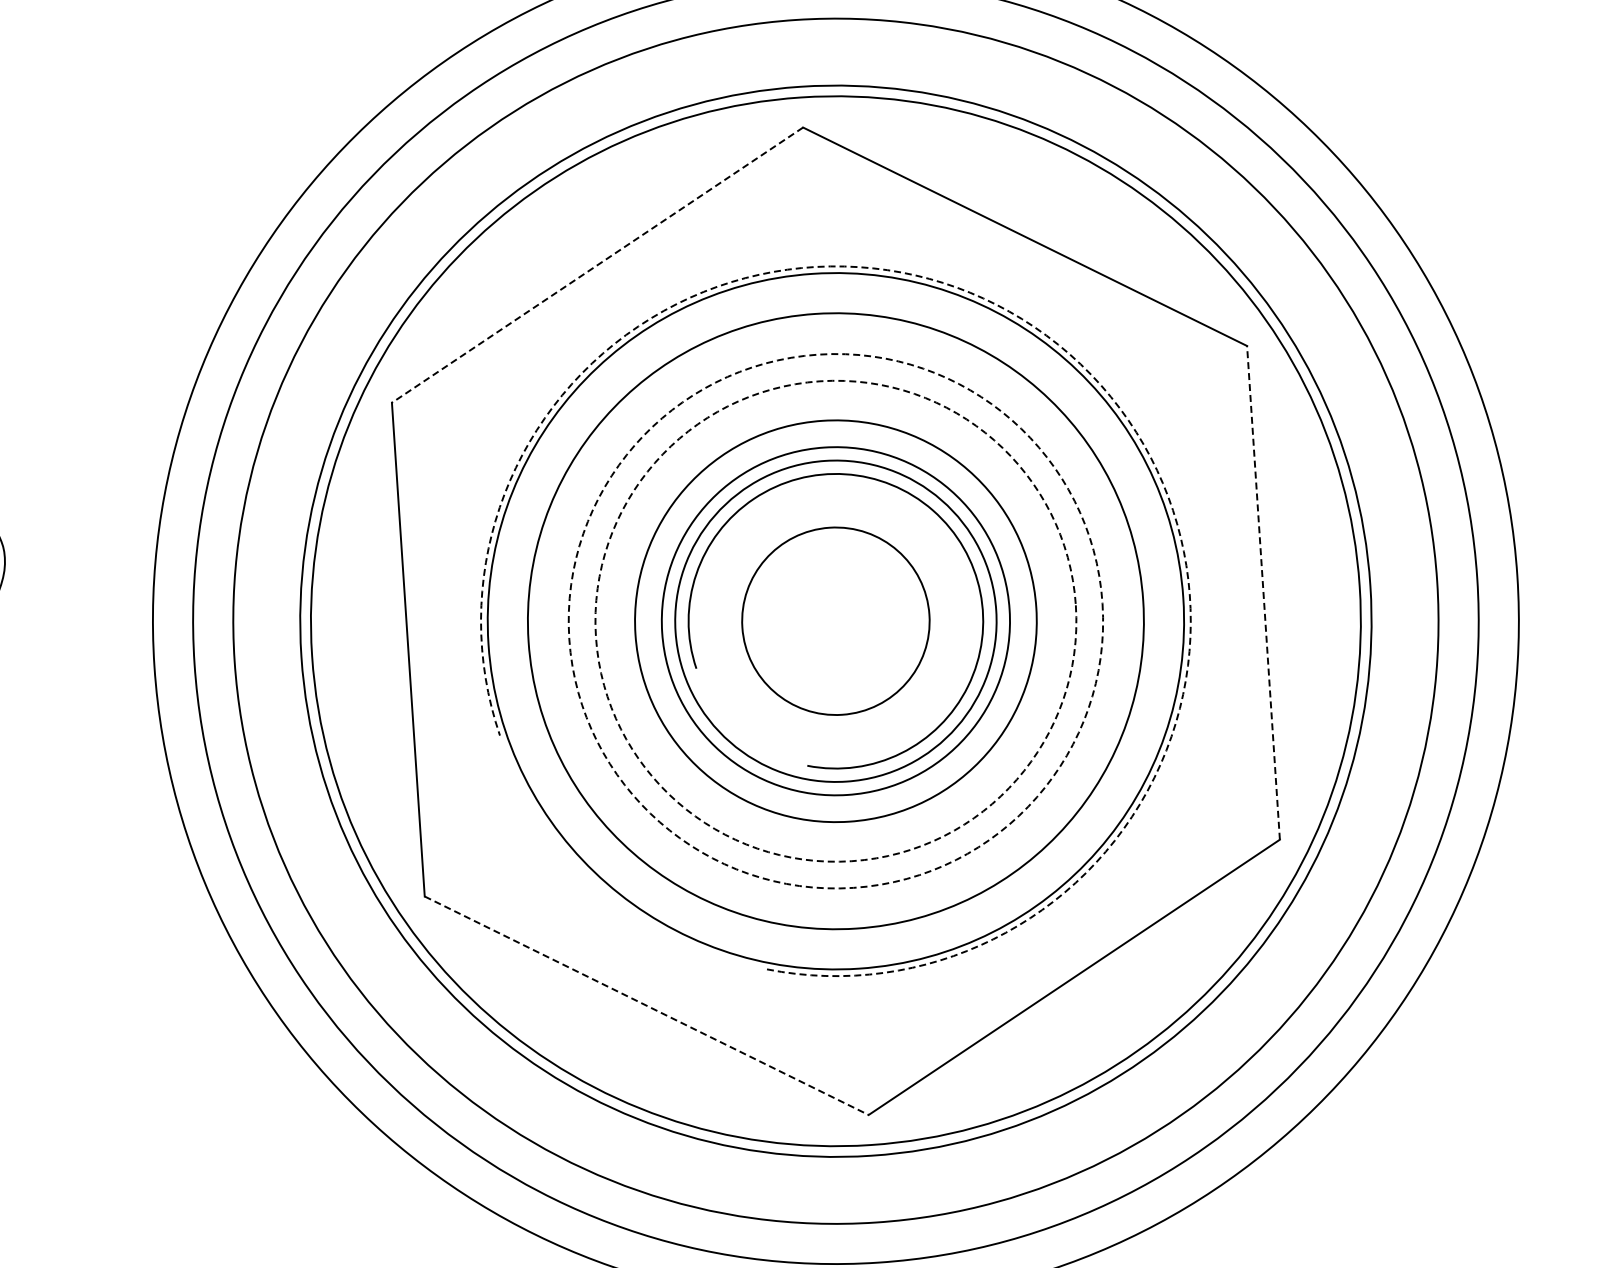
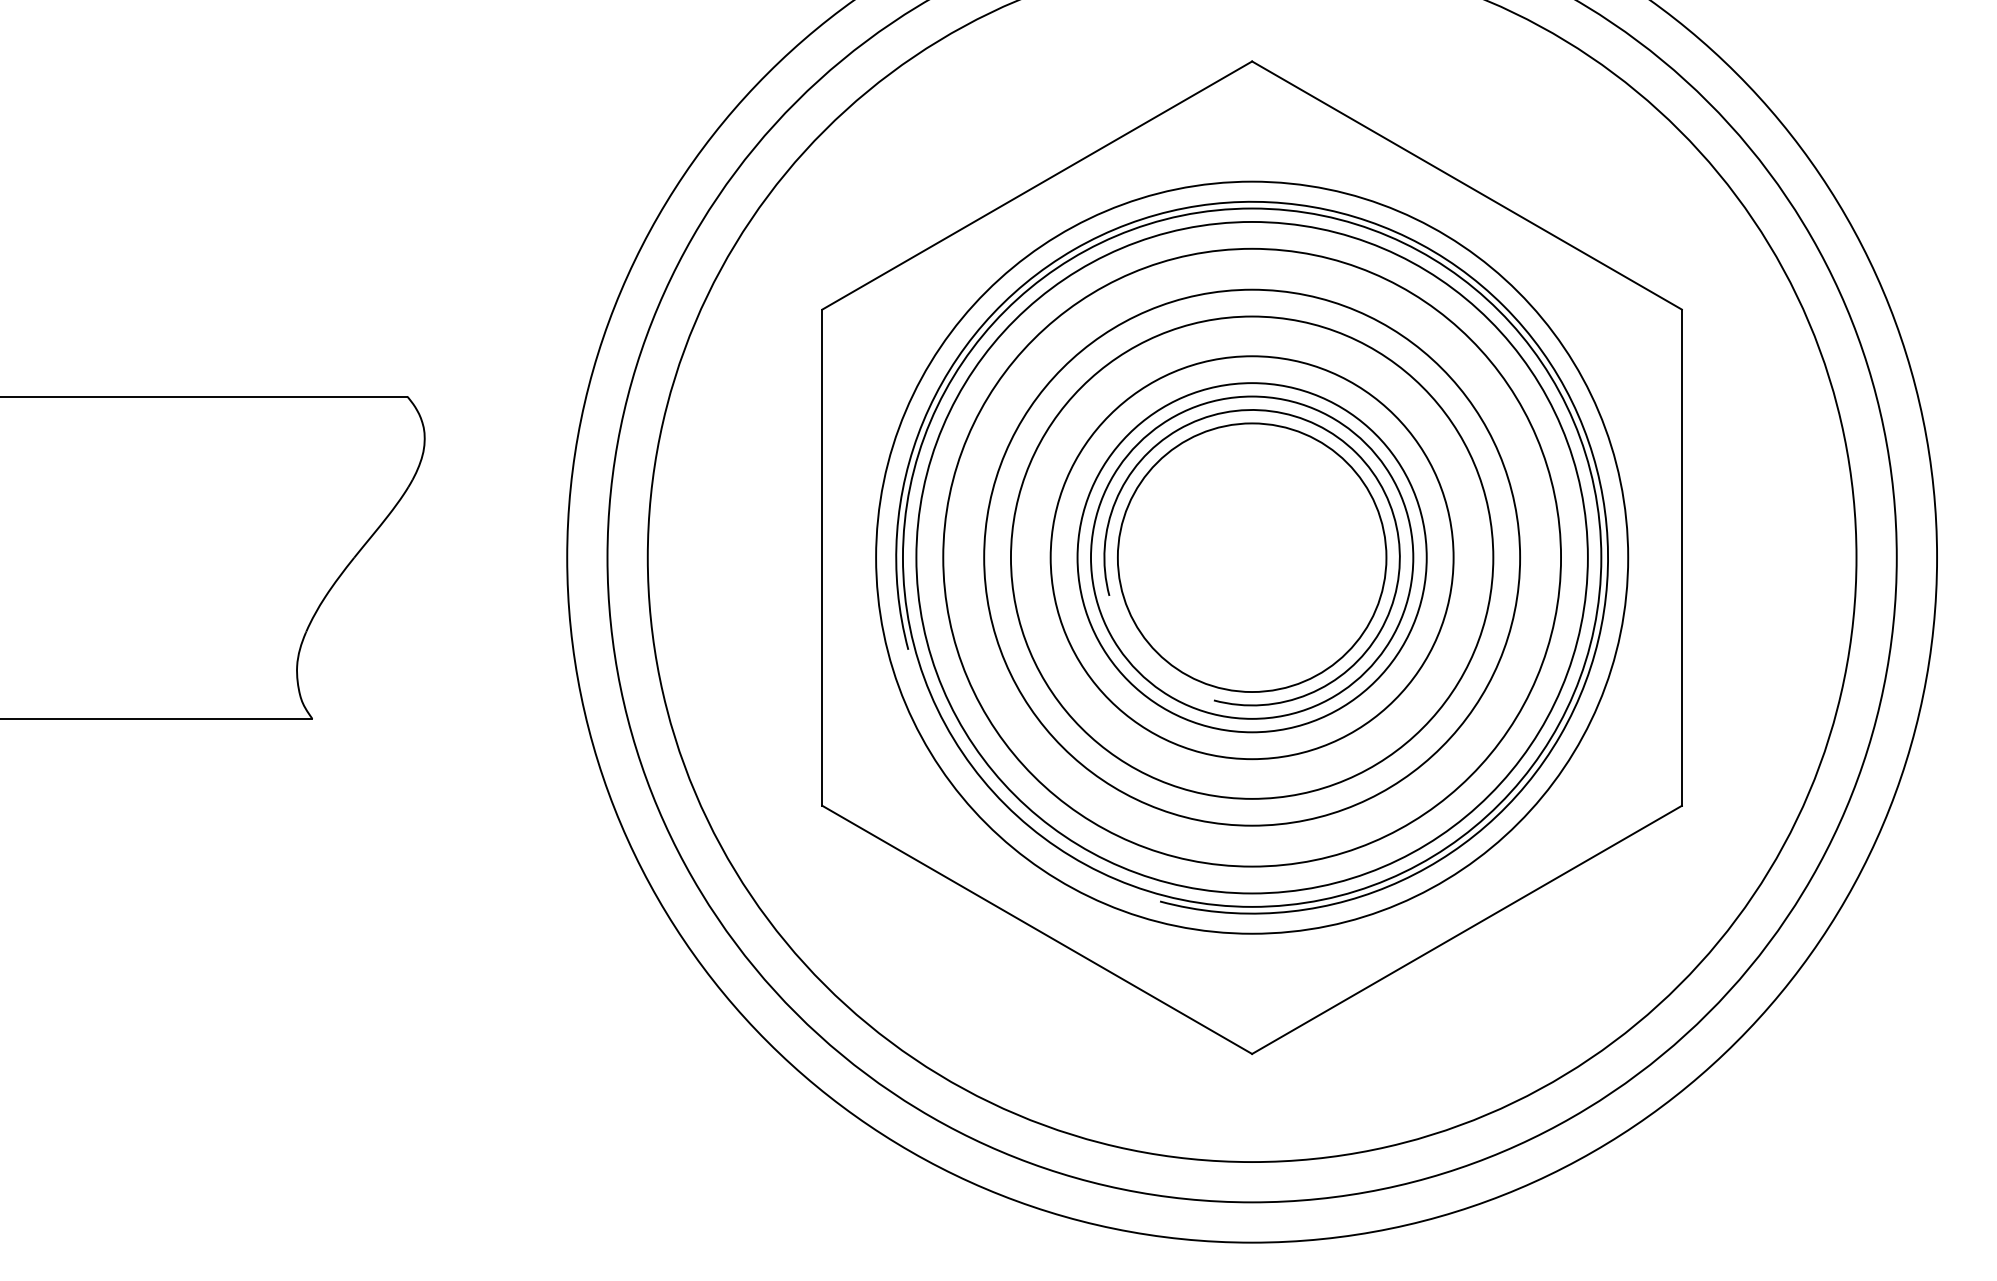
line: (596, 265) -> (1036, 185), dashed -> solid
arc: (1069, 354) -> (1503, 306), dashed -> solid
line: (1263, 592) -> (1681, 557), dashed -> solid
circle: (835, 621) -> (1251, 557), dashed -> solid
circle: (835, 621) -> (1251, 557), size x0.62
circle: (835, 621) -> (1251, 557), size x1.43
circle: (836, 621) -> (1252, 557), dashed -> solid
circle: (836, 621) -> (1252, 557), size x0.71
line: (646, 1006) -> (1037, 930), dashed -> solid

